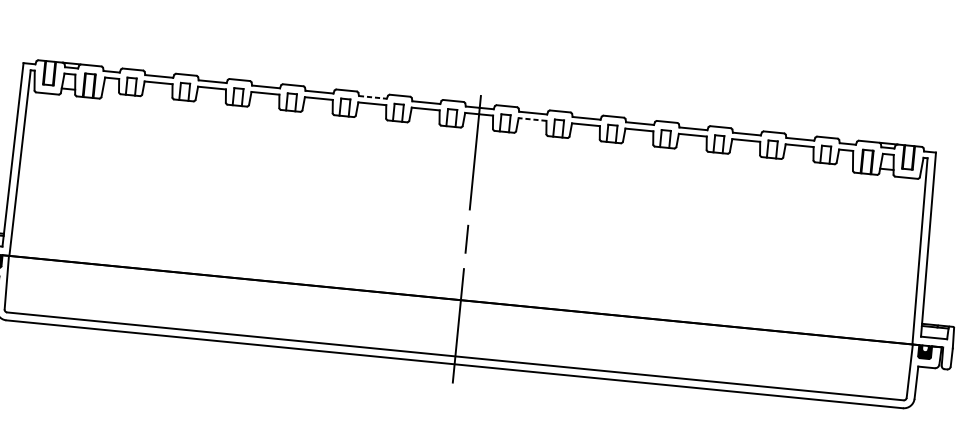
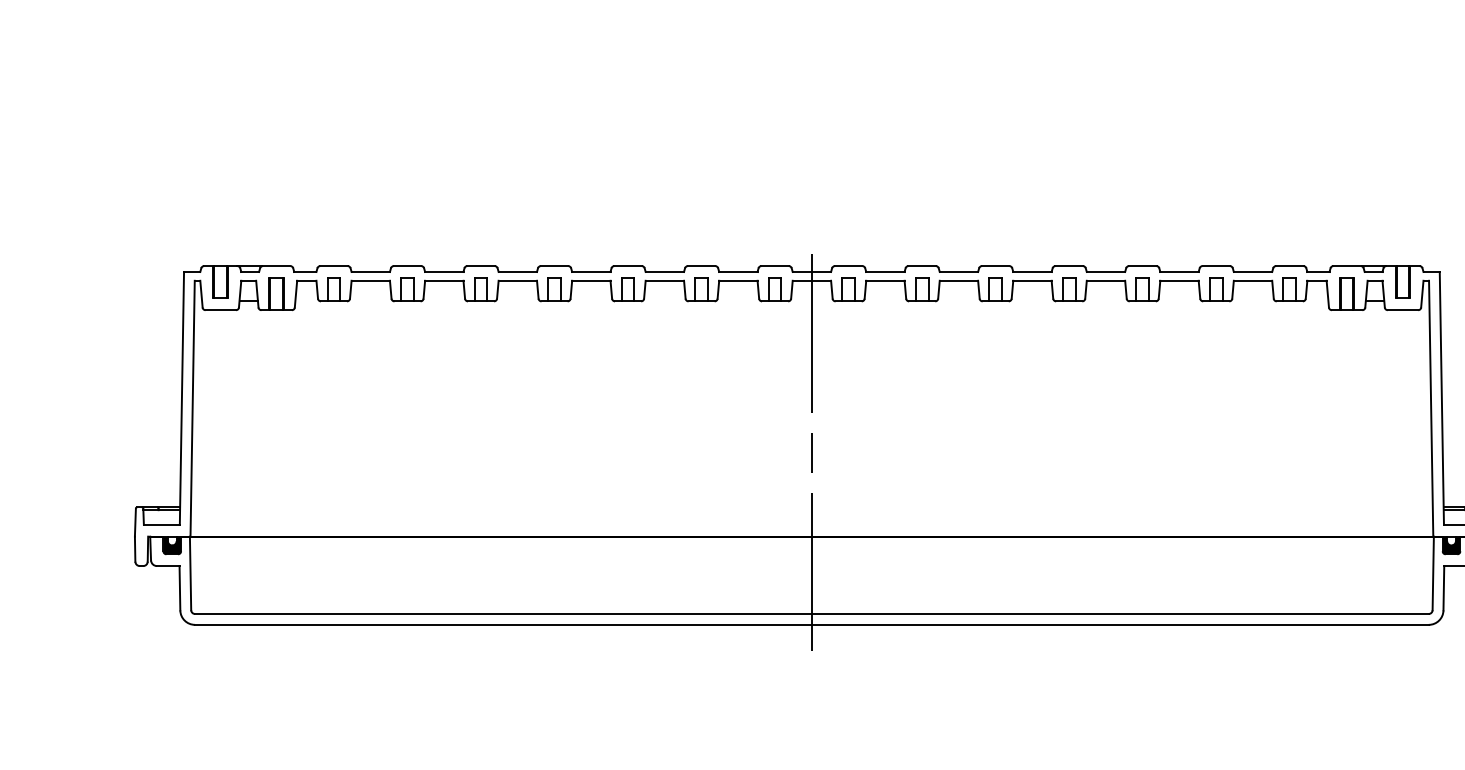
line: (373, 97) -> (665, 271), dashed -> solid
line: (531, 119) -> (884, 280), dashed -> solid

